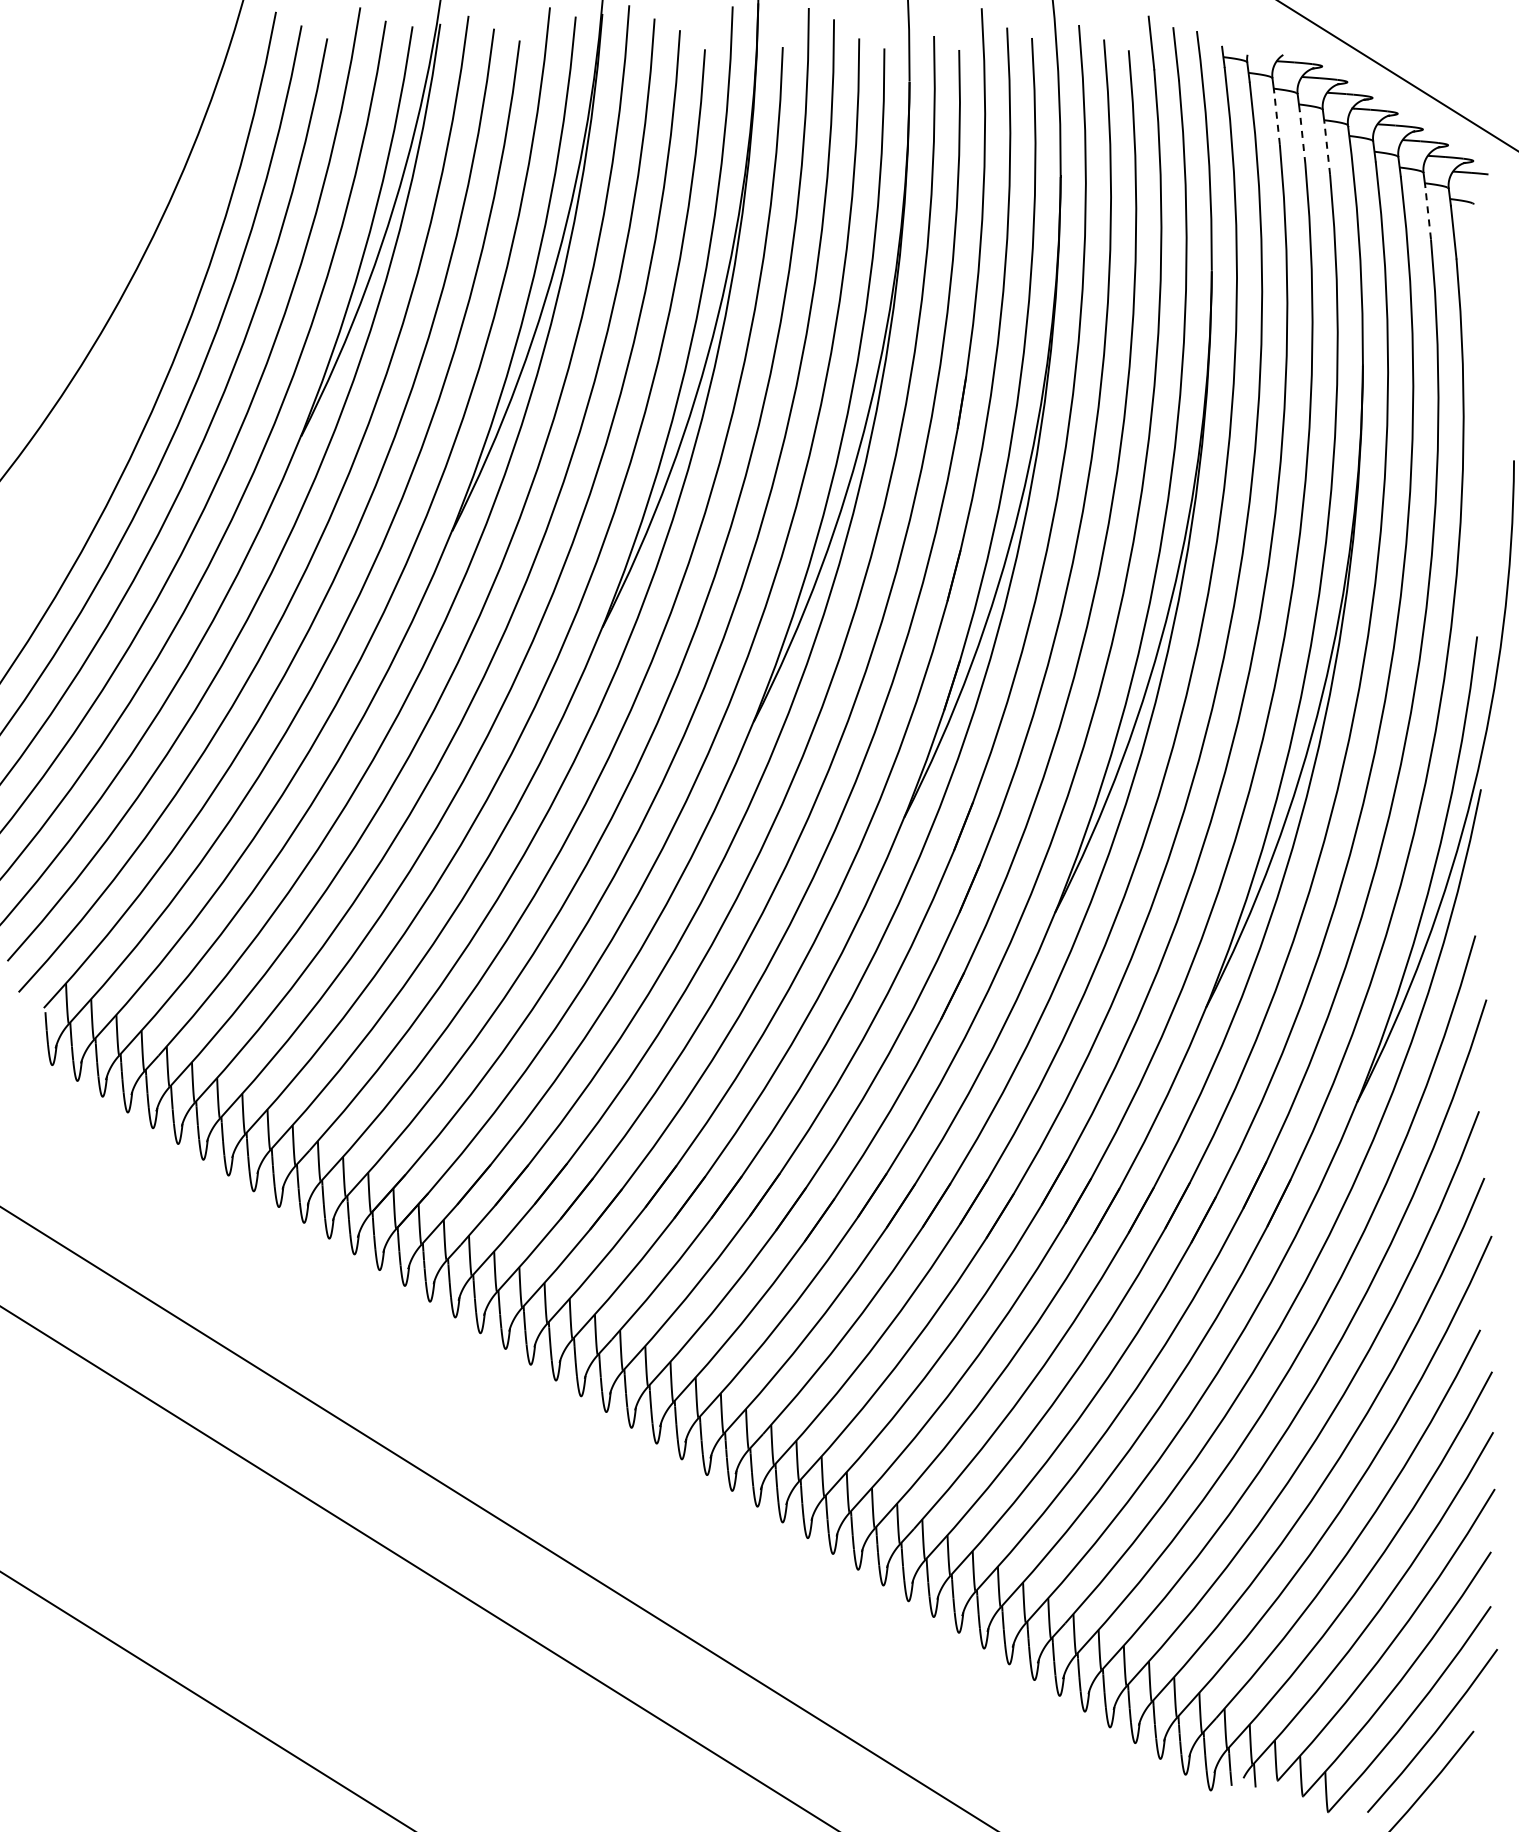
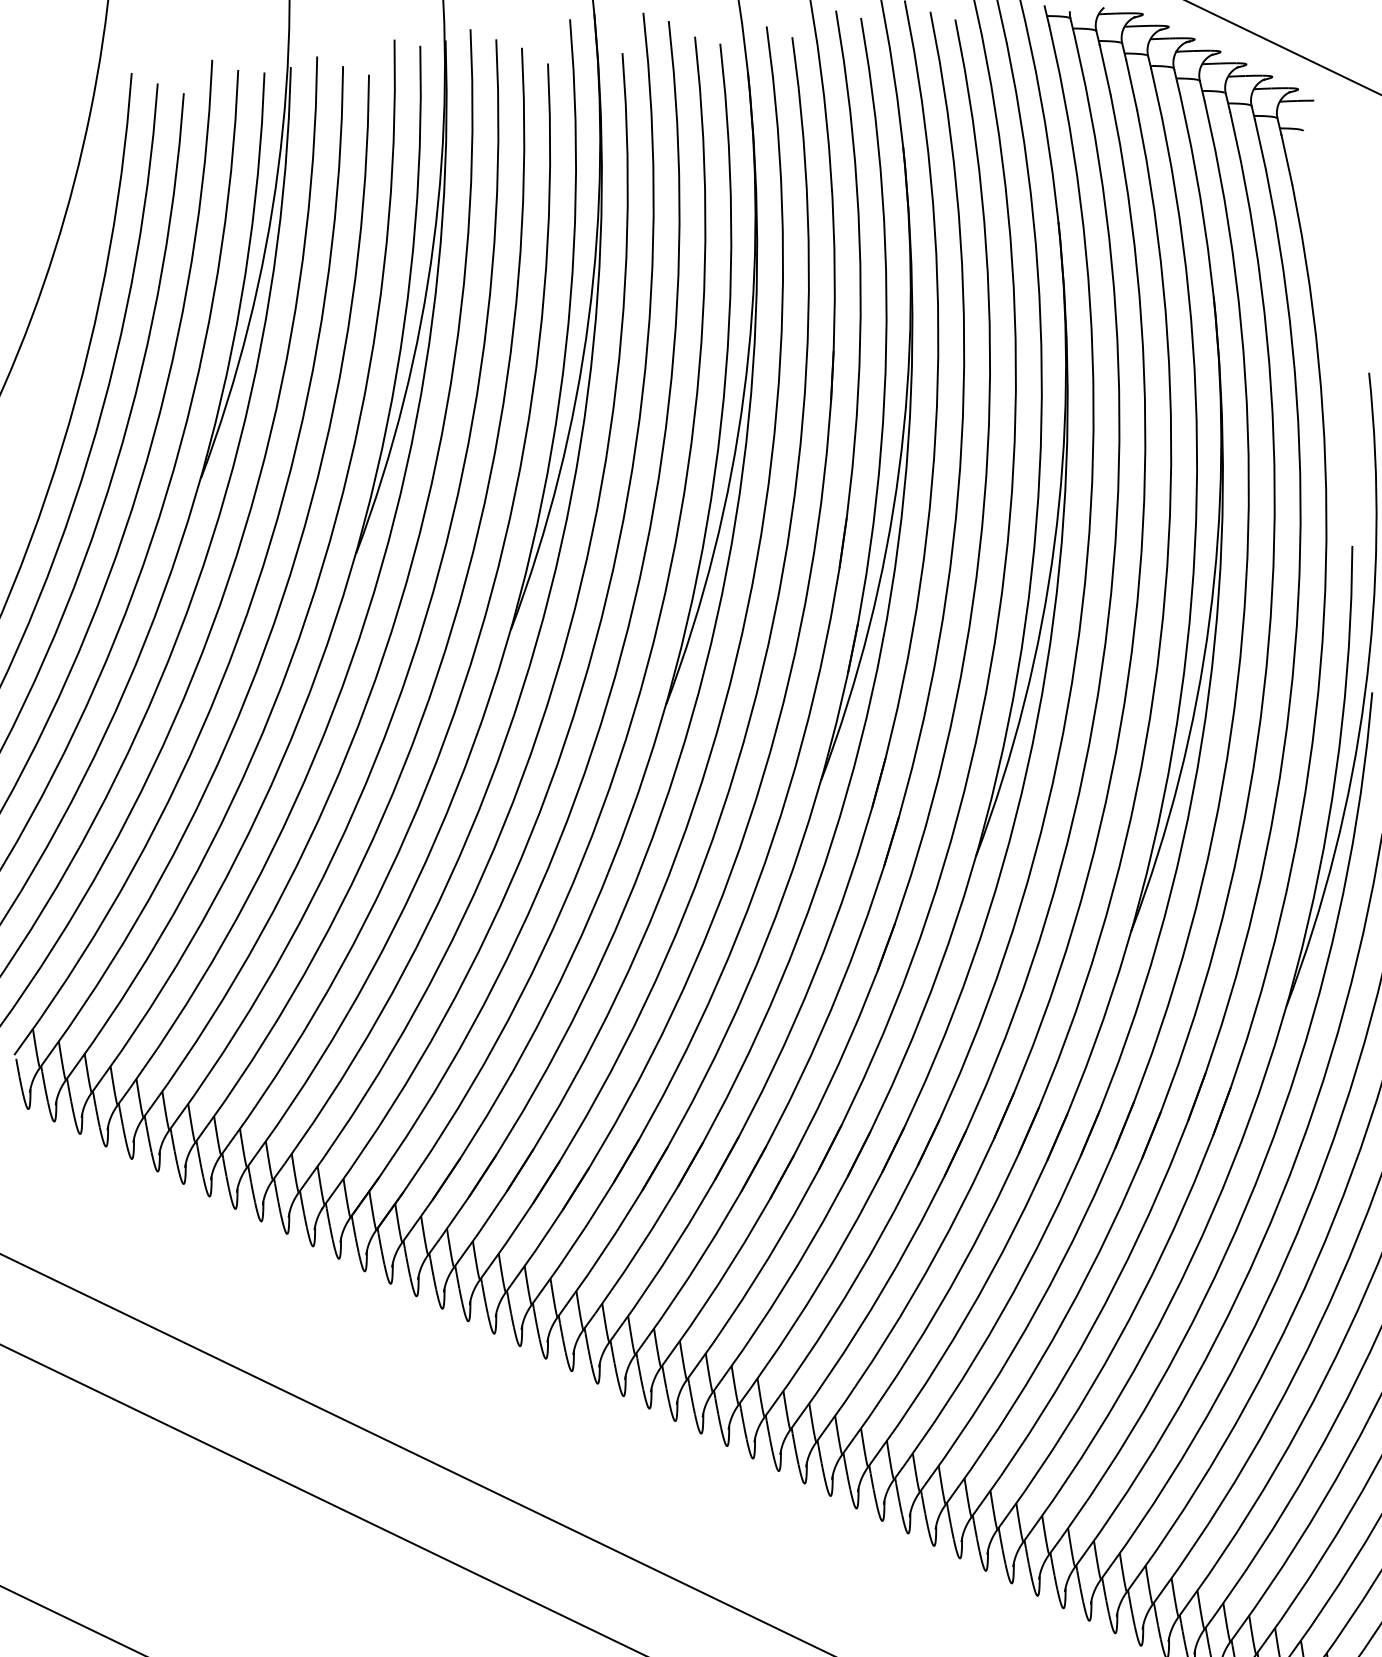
line: (1277, 118) -> (1105, 69), dashed -> solid
line: (1302, 137) -> (1131, 84), dashed -> solid
line: (1327, 148) -> (1156, 92), dashed -> solid
line: (1428, 212) -> (1260, 143), dashed -> solid

